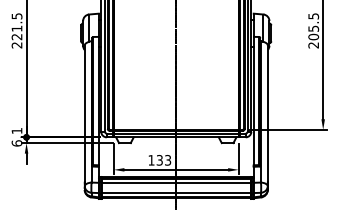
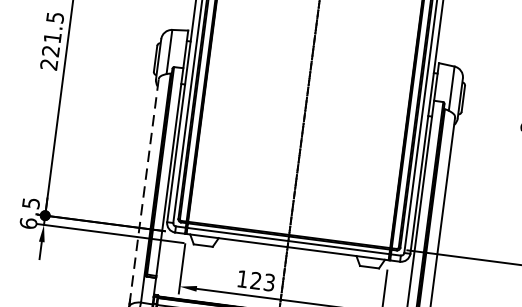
line: (84, 114) -> (143, 190), solid -> dashed
text: (16, 131) -> (30, 204), 6.1 -> 6.5
text: (159, 160) -> (255, 281), 133 -> 123

